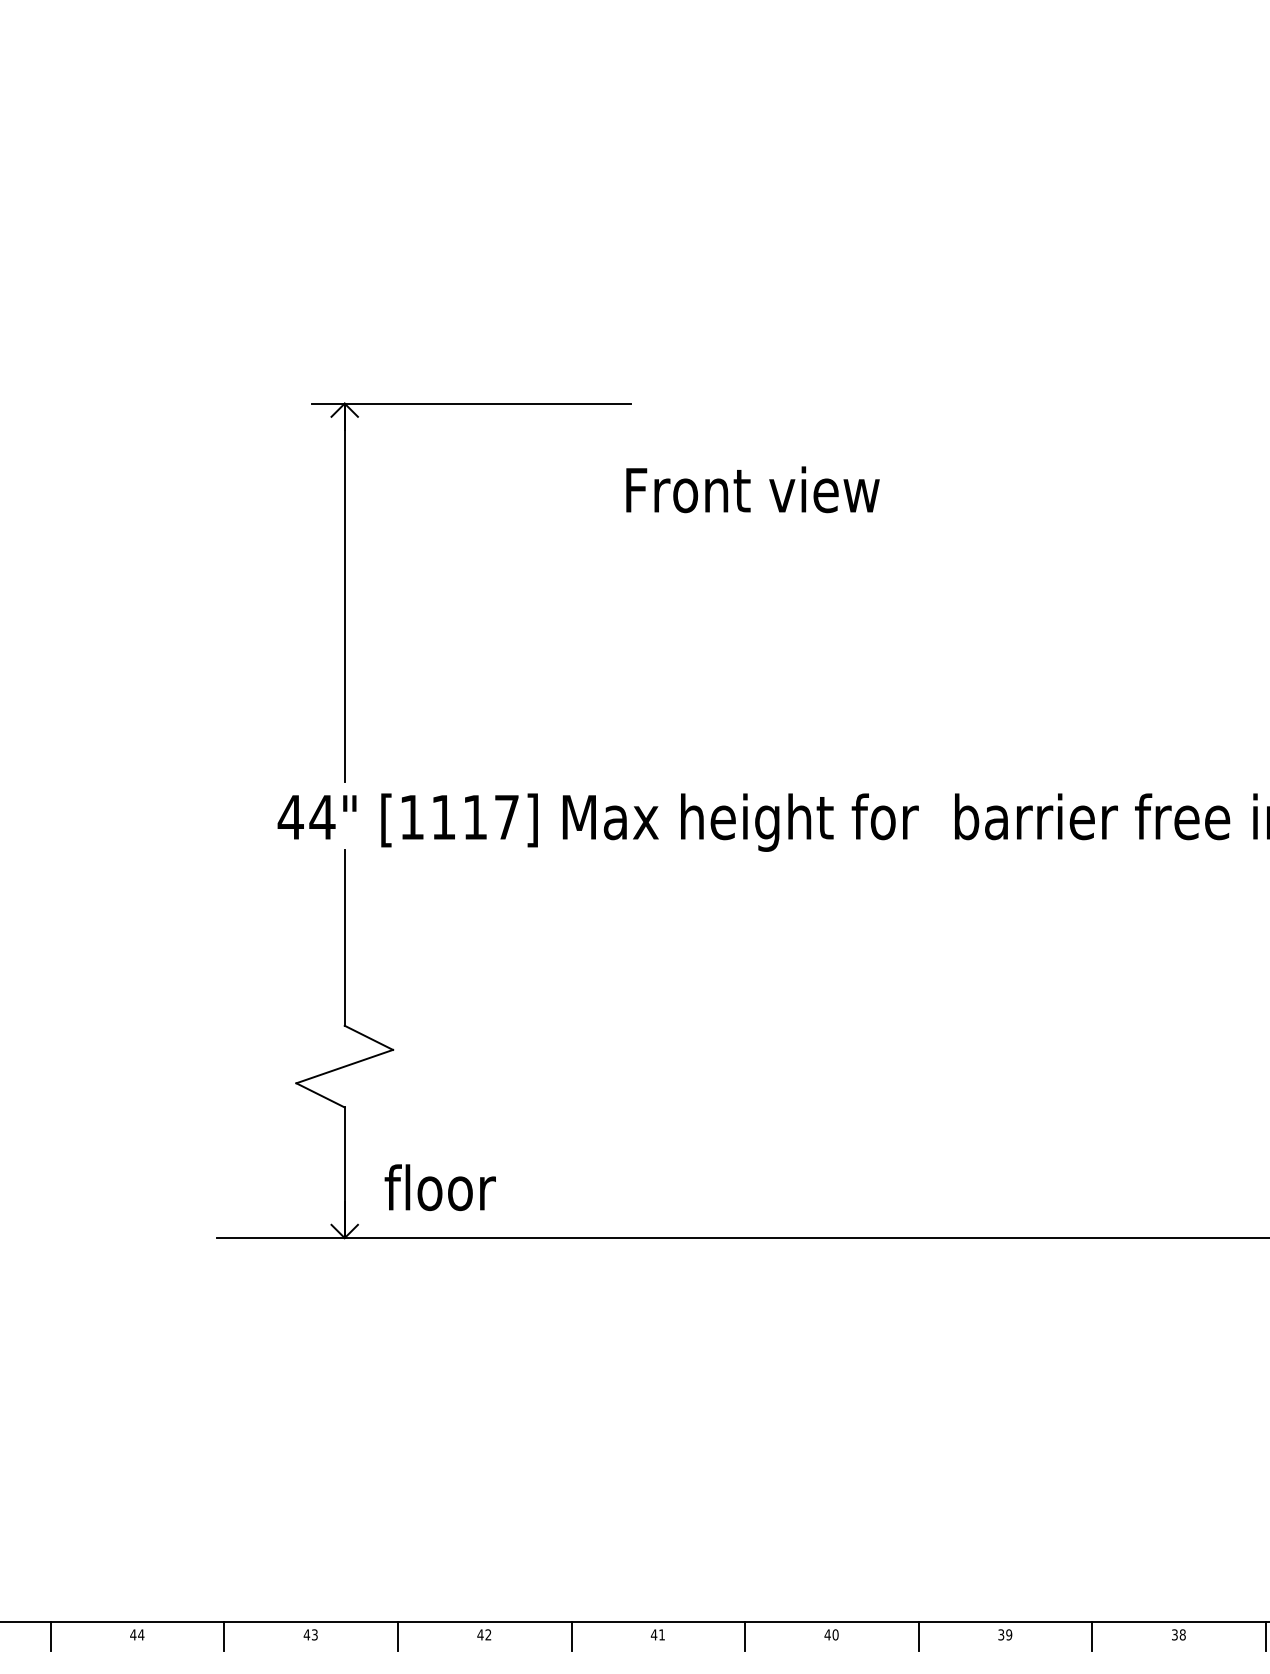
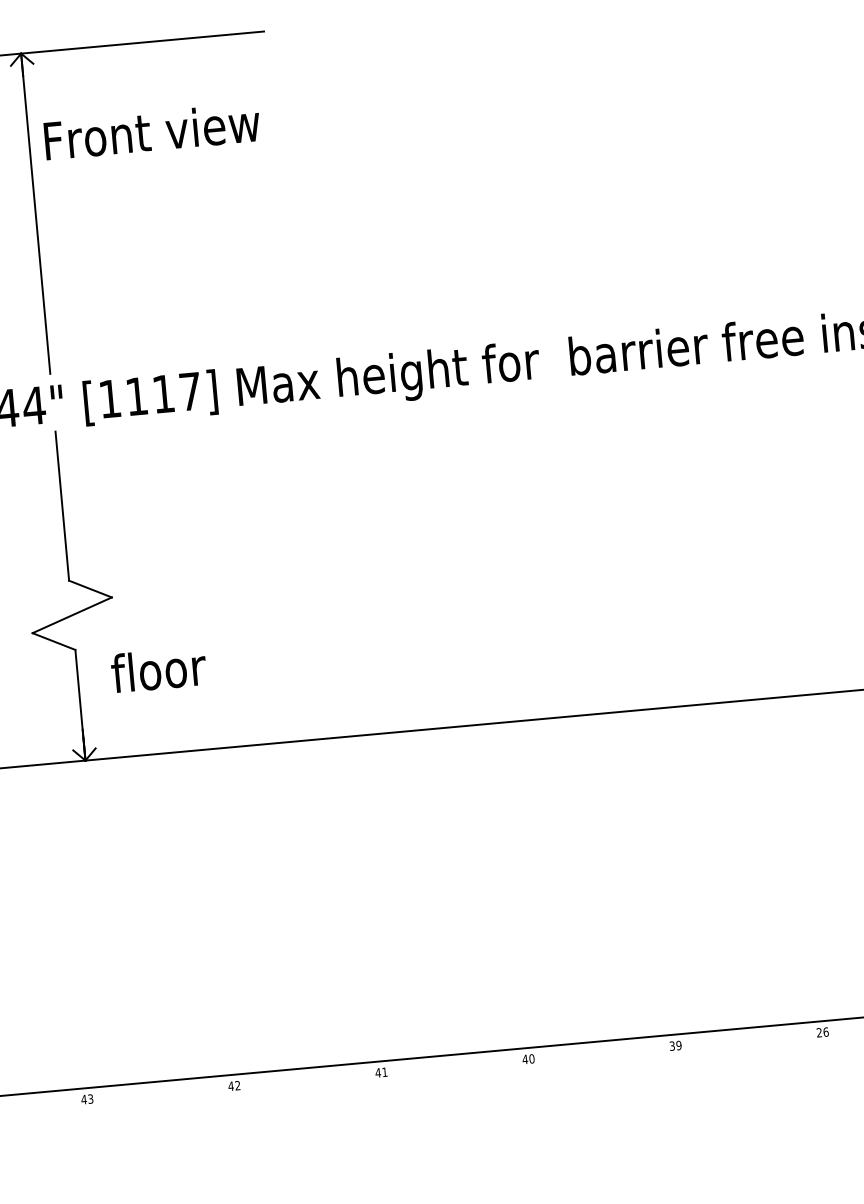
text: (752, 489) -> (151, 131), moved
text: (439, 1187) -> (158, 669), moved
text: (1178, 1634) -> (822, 1032), 38 -> 26
line: (224, 1636) -> (14, 1107), removed
line: (397, 1636) -> (160, 1094), removed
line: (571, 1636) -> (308, 1080), removed
line: (745, 1636) -> (455, 1067), removed
line: (918, 1636) -> (602, 1053), removed
line: (1092, 1636) -> (749, 1040), removed

